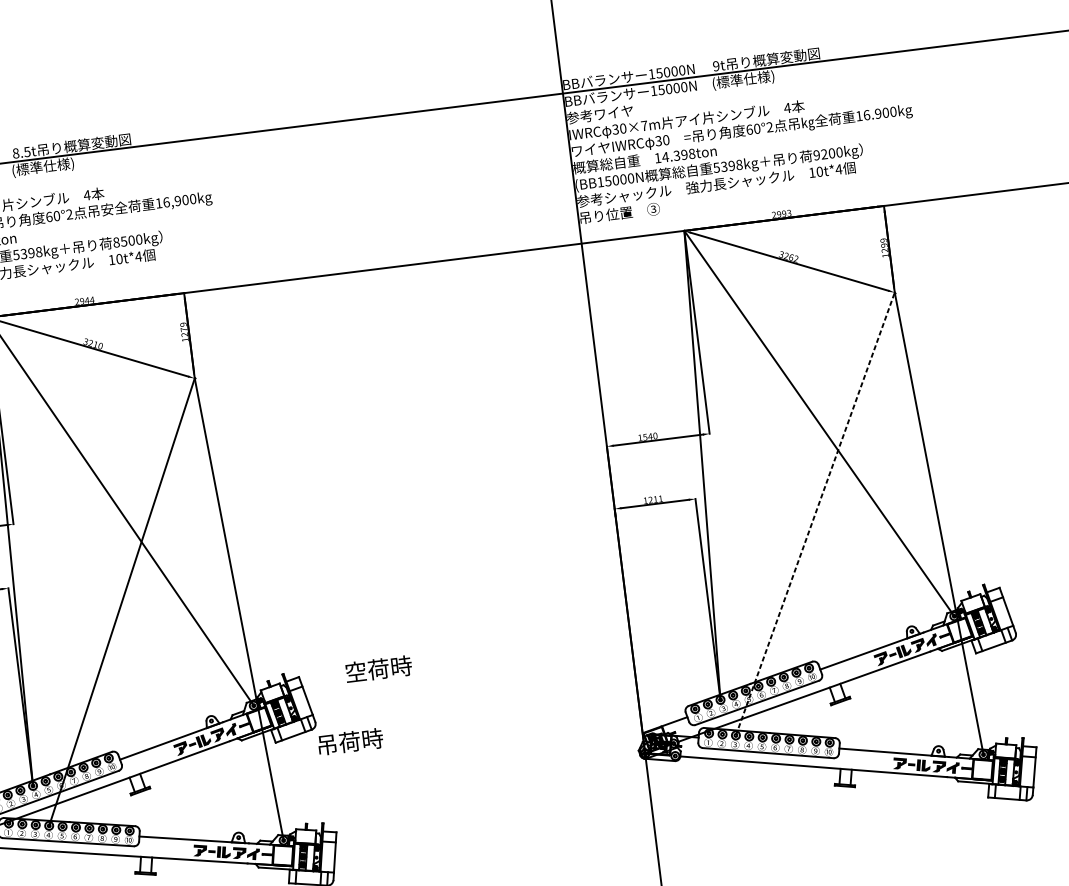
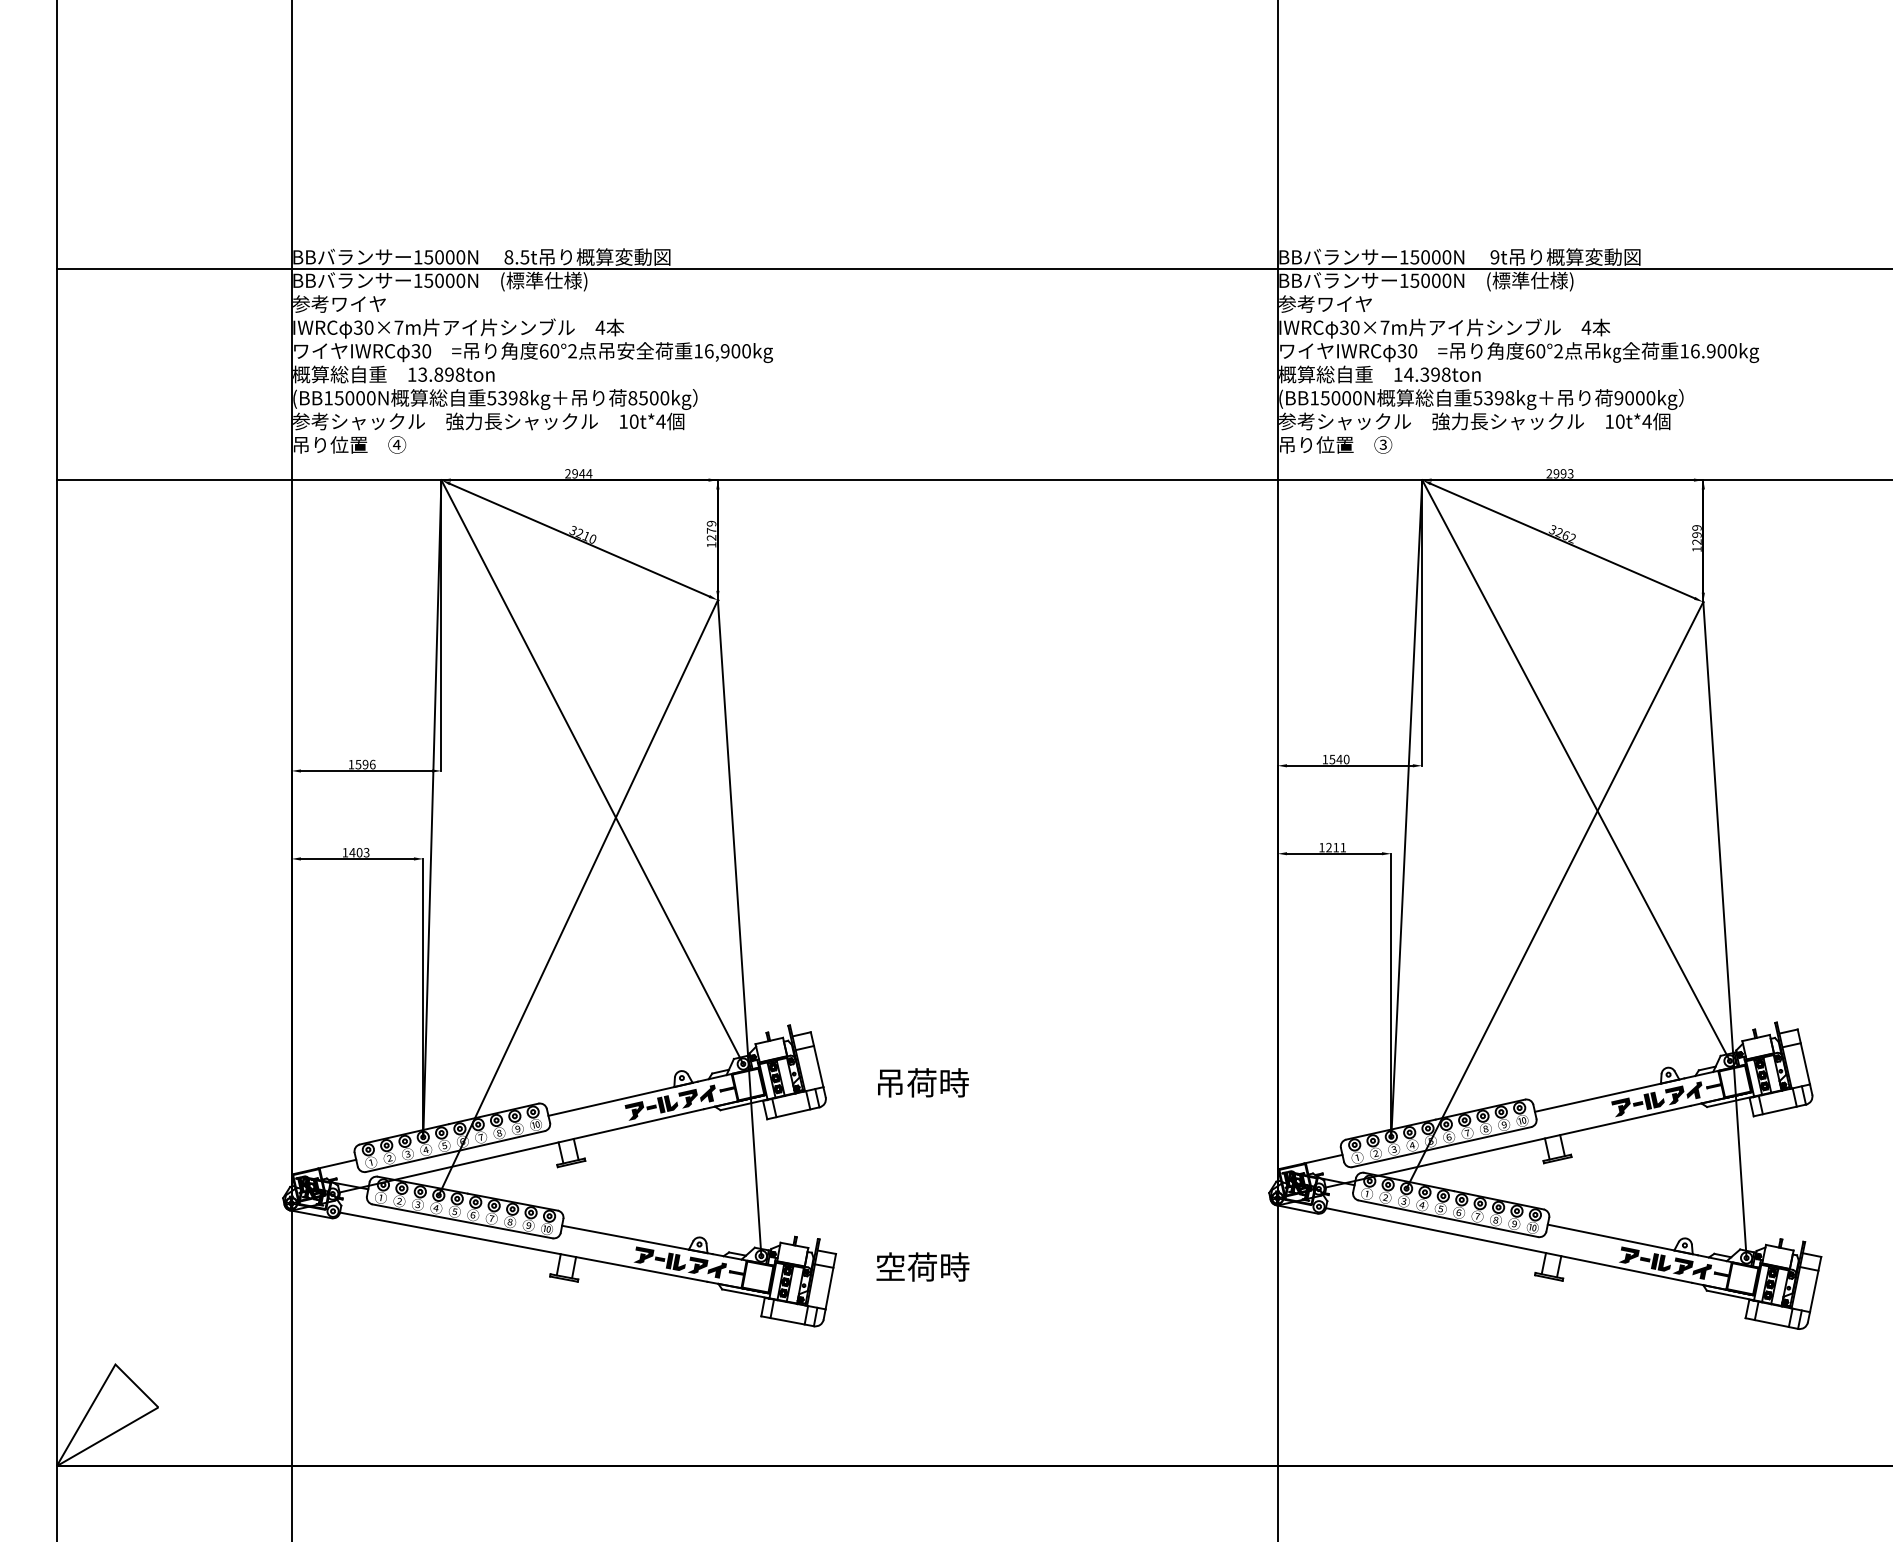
text: (824, 154) -> (1629, 398), 9200kg -> 9000kg
line: (815, 514) -> (1554, 895), dashed -> solid
text: (378, 668) -> (922, 1266), moved
text: (350, 741) -> (923, 1082), moved

